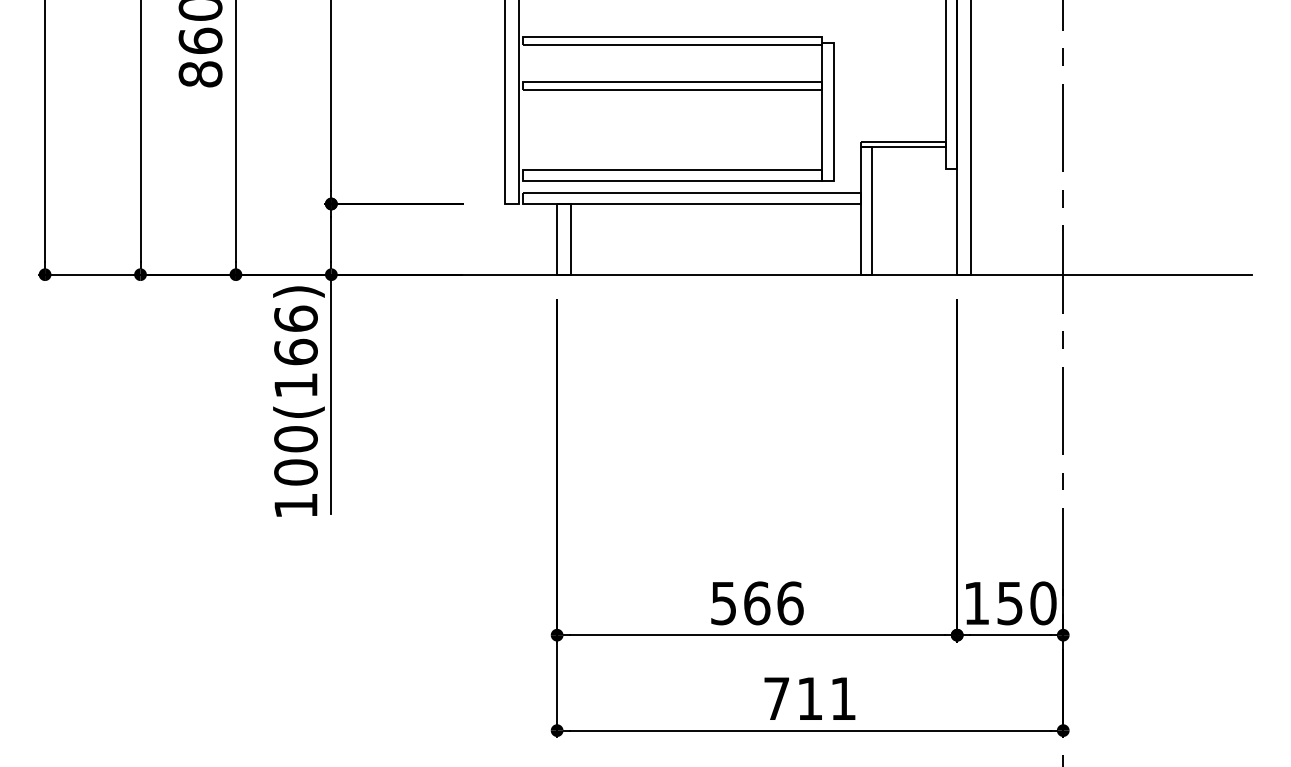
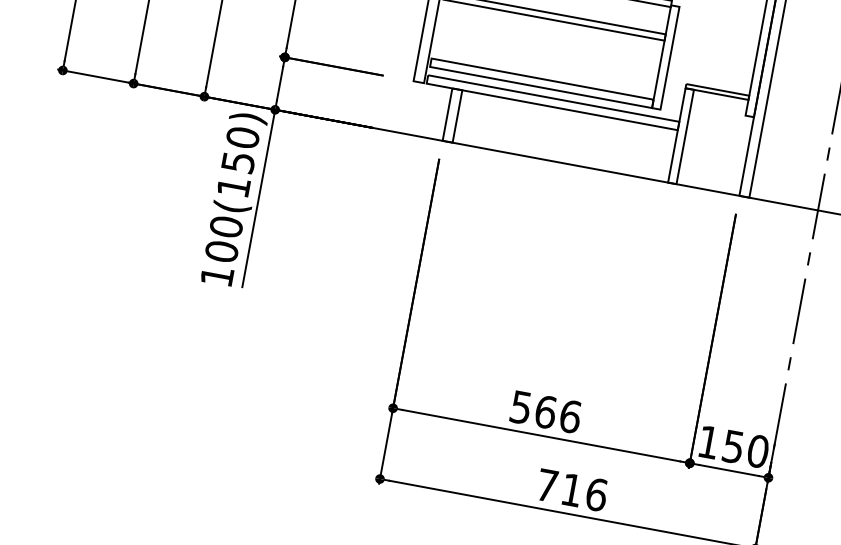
text: (295, 335) -> (240, 149), 100(166) -> 100(150)
text: (843, 698) -> (596, 494), 711 -> 716

